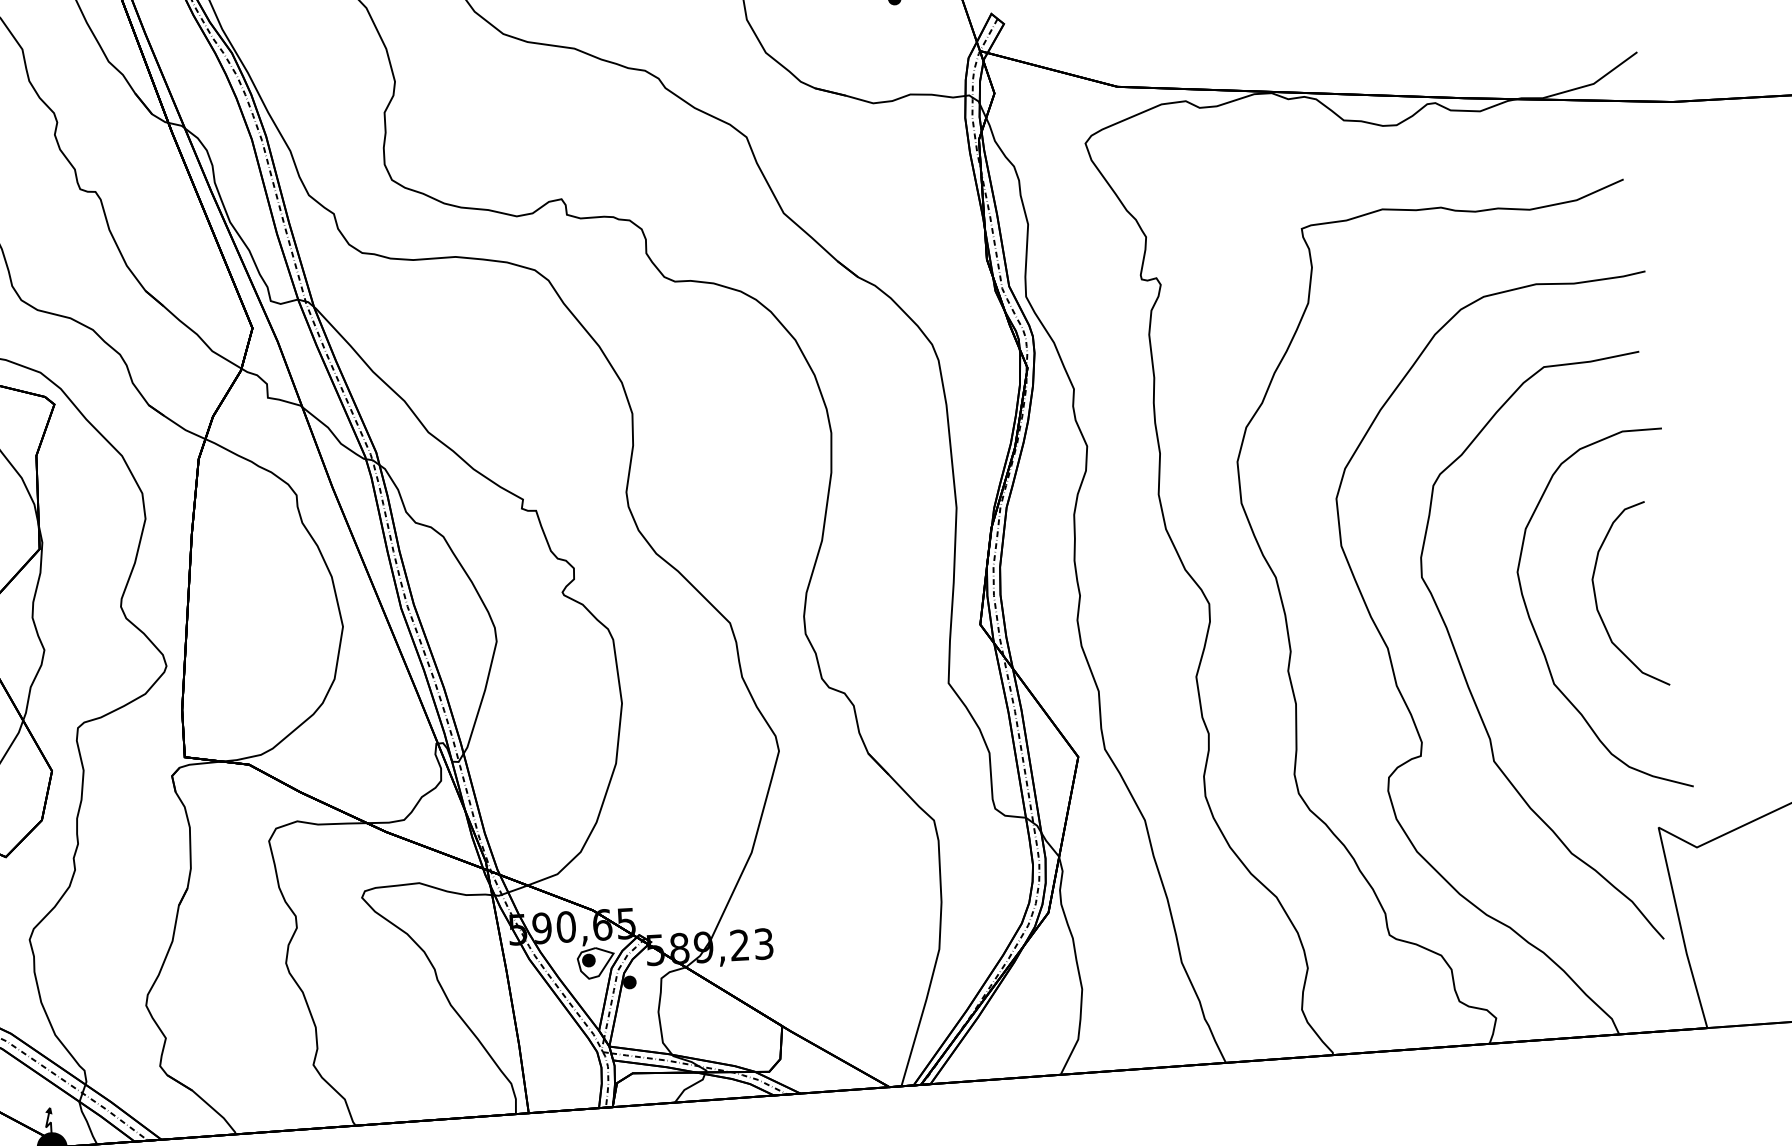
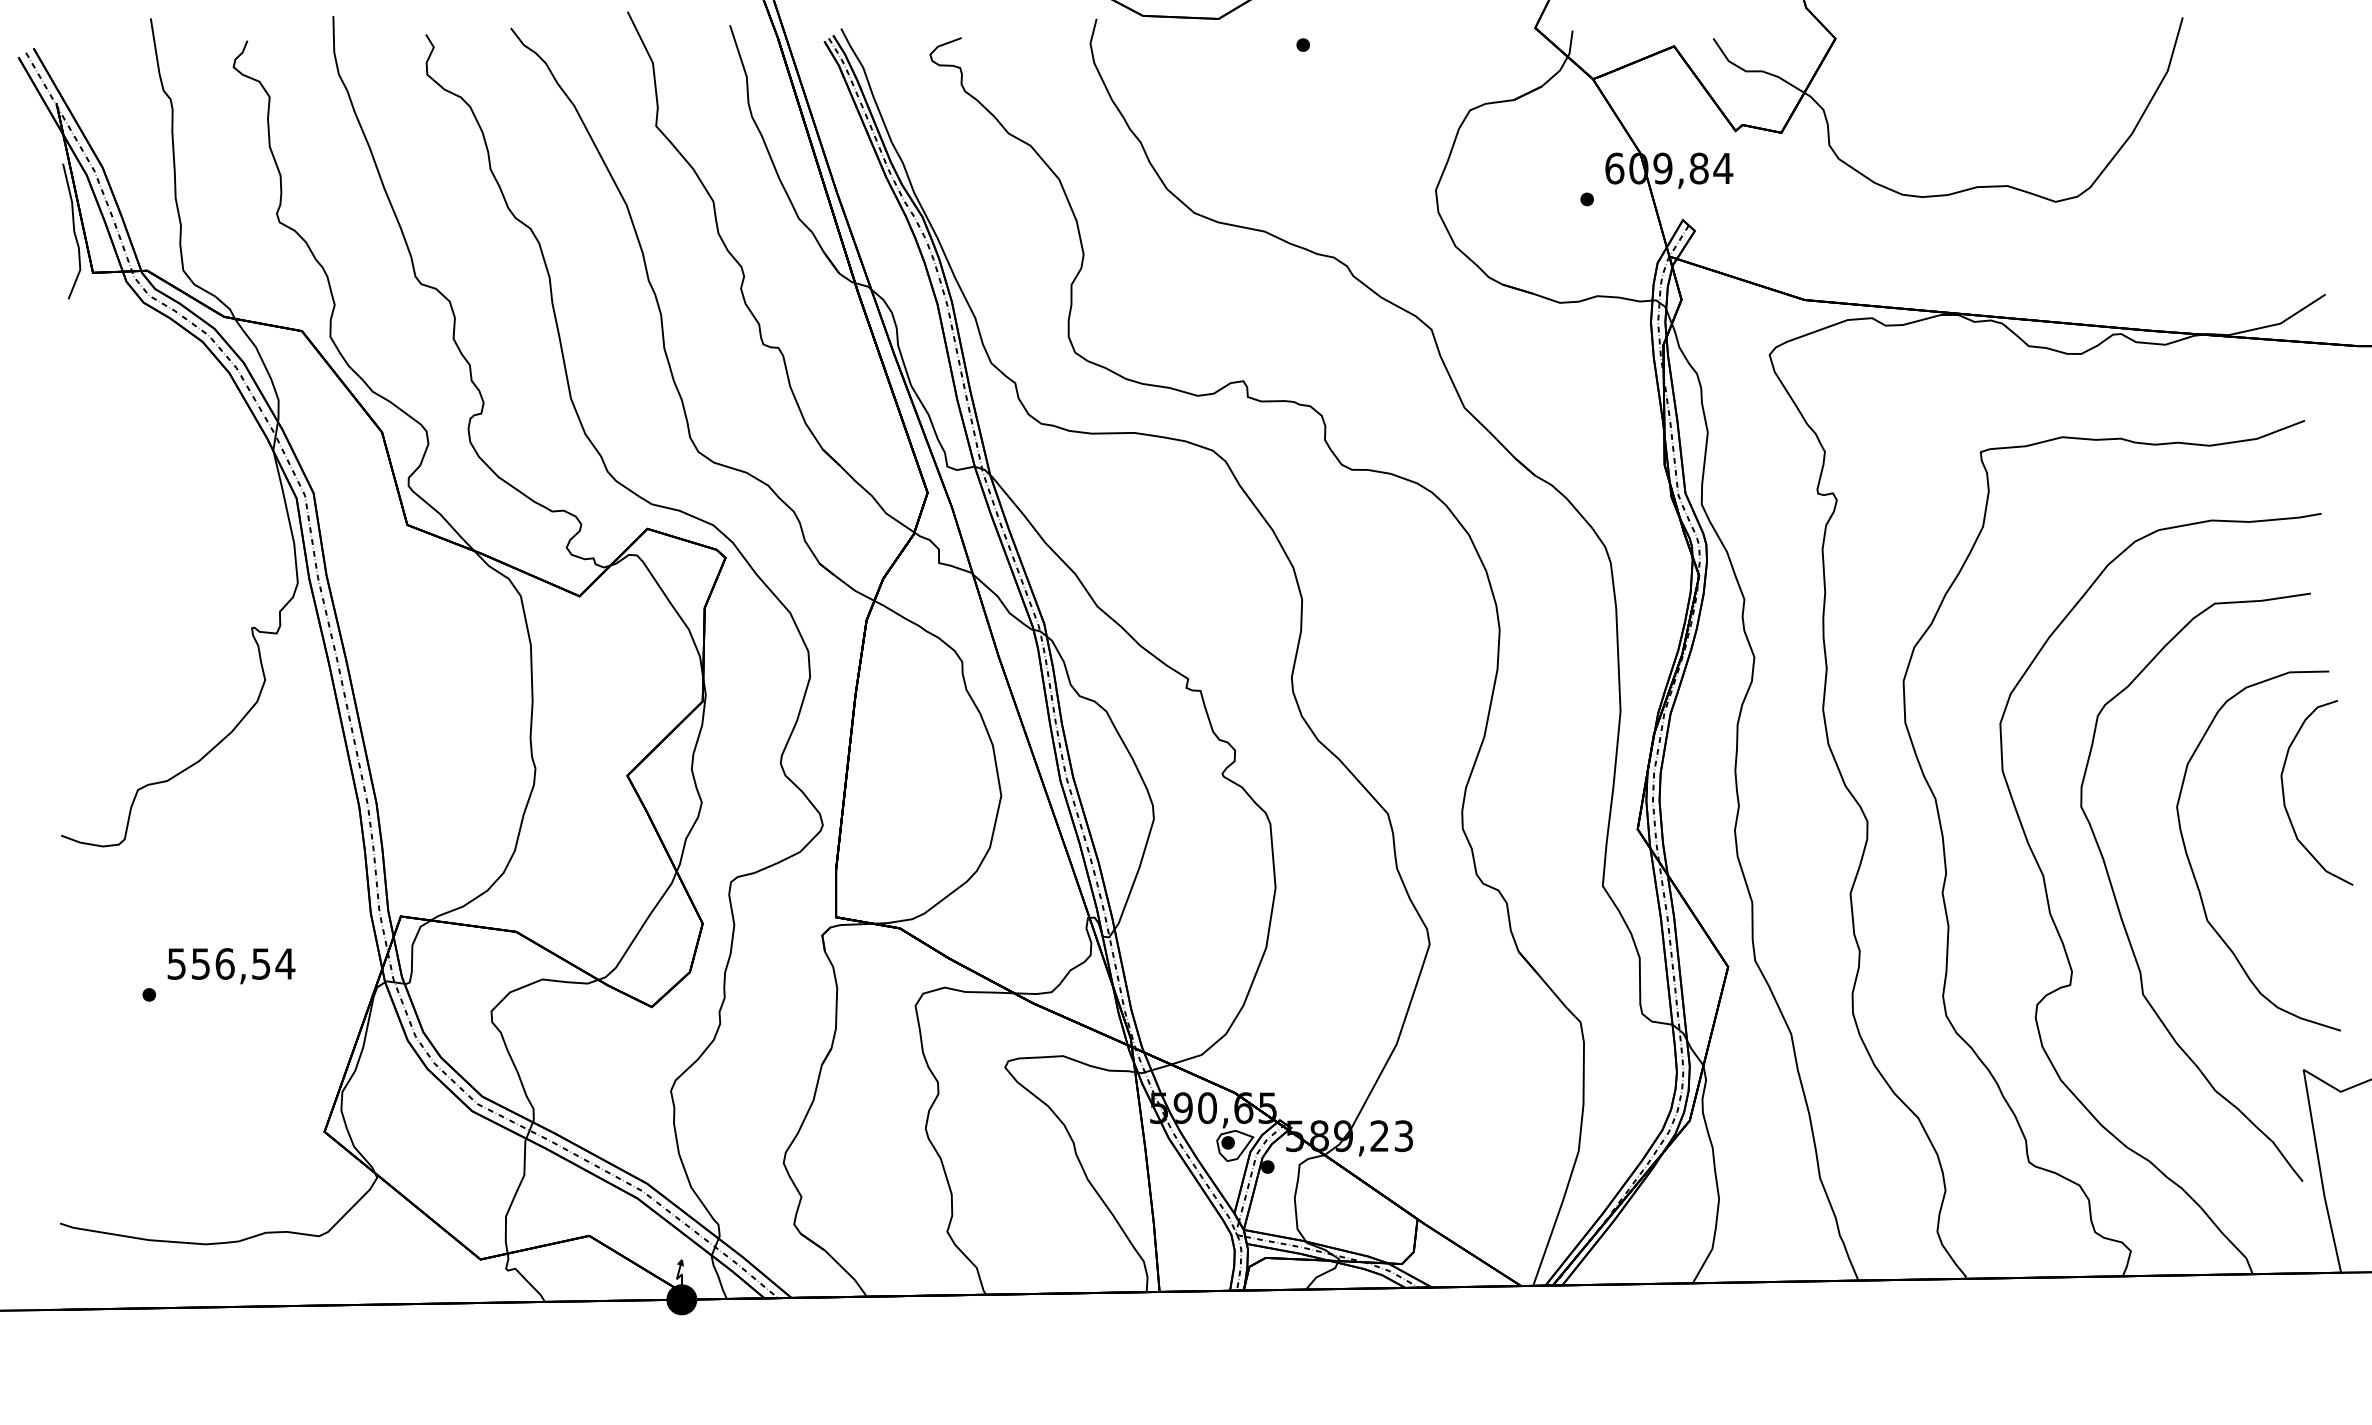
curve: (1596, 596) -> (2284, 792), moved

